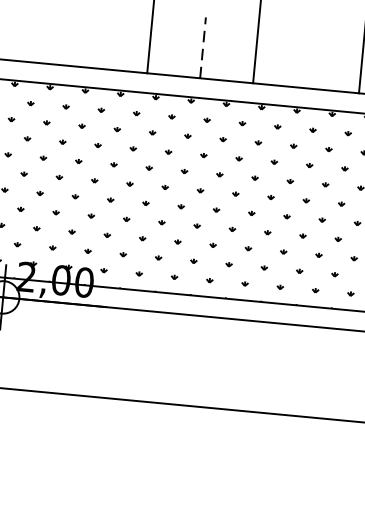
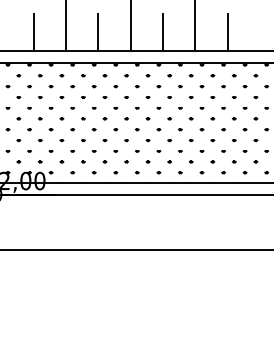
line: (96, 36) -> (33, 31), added
line: (203, 48) -> (98, 32), dashed -> solid
line: (309, 56) -> (163, 31), added

